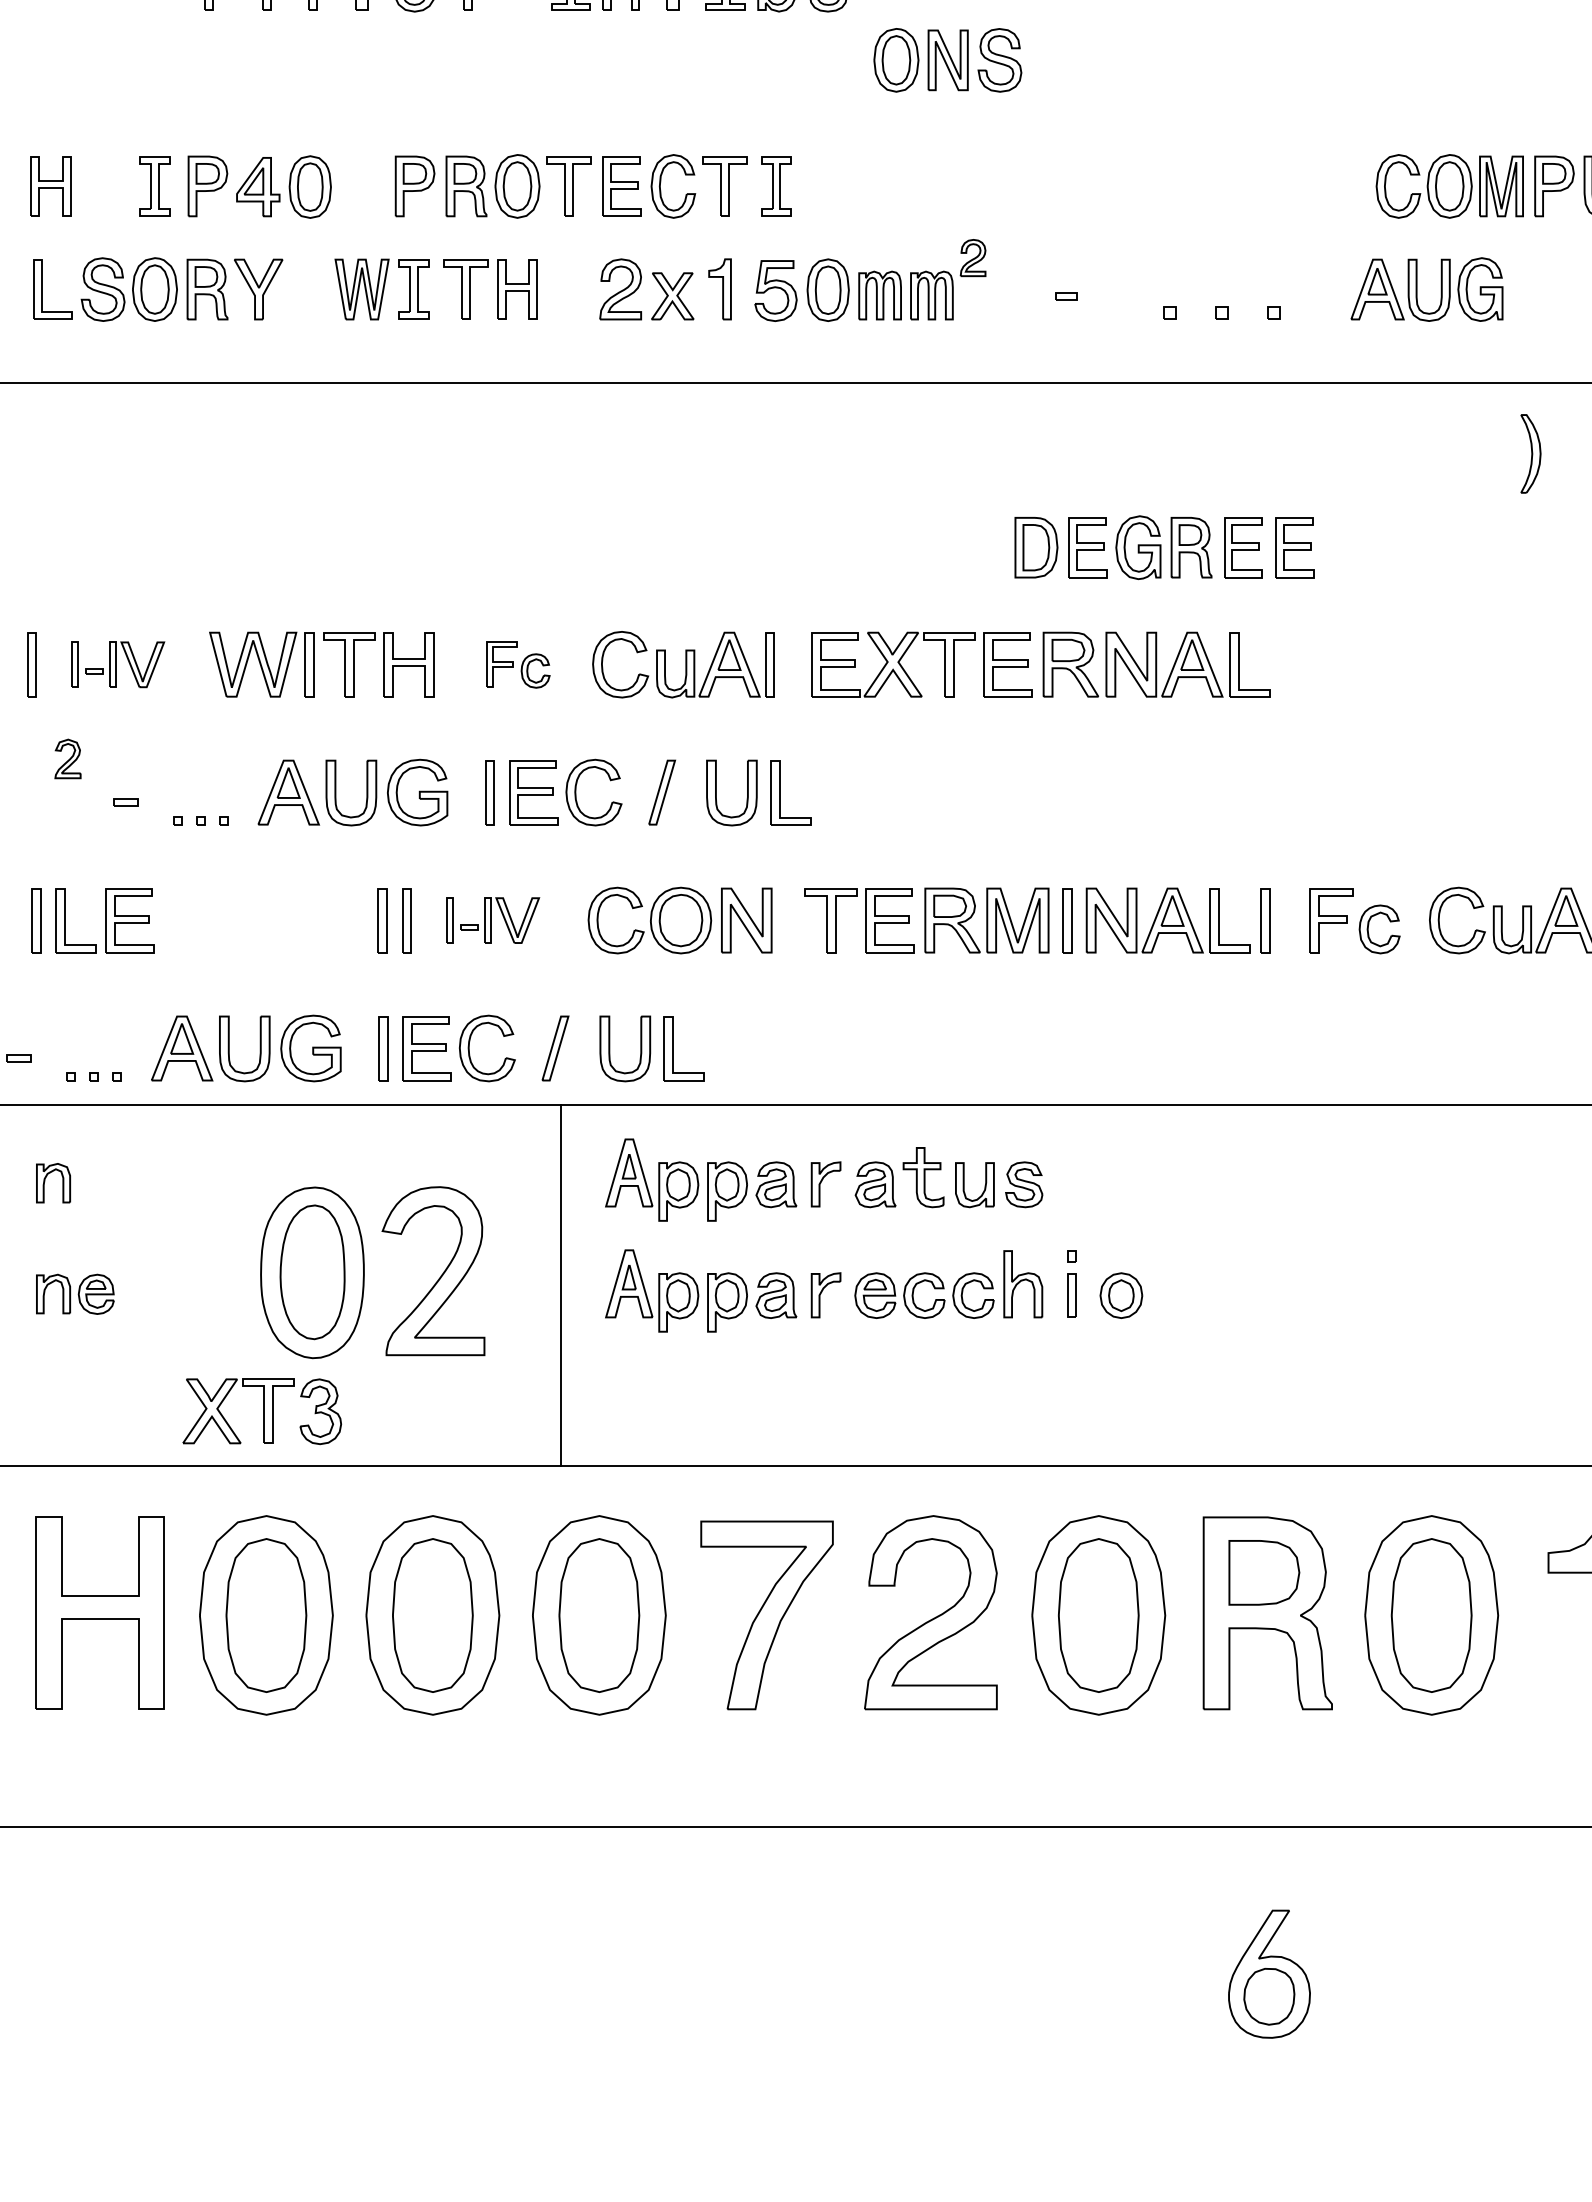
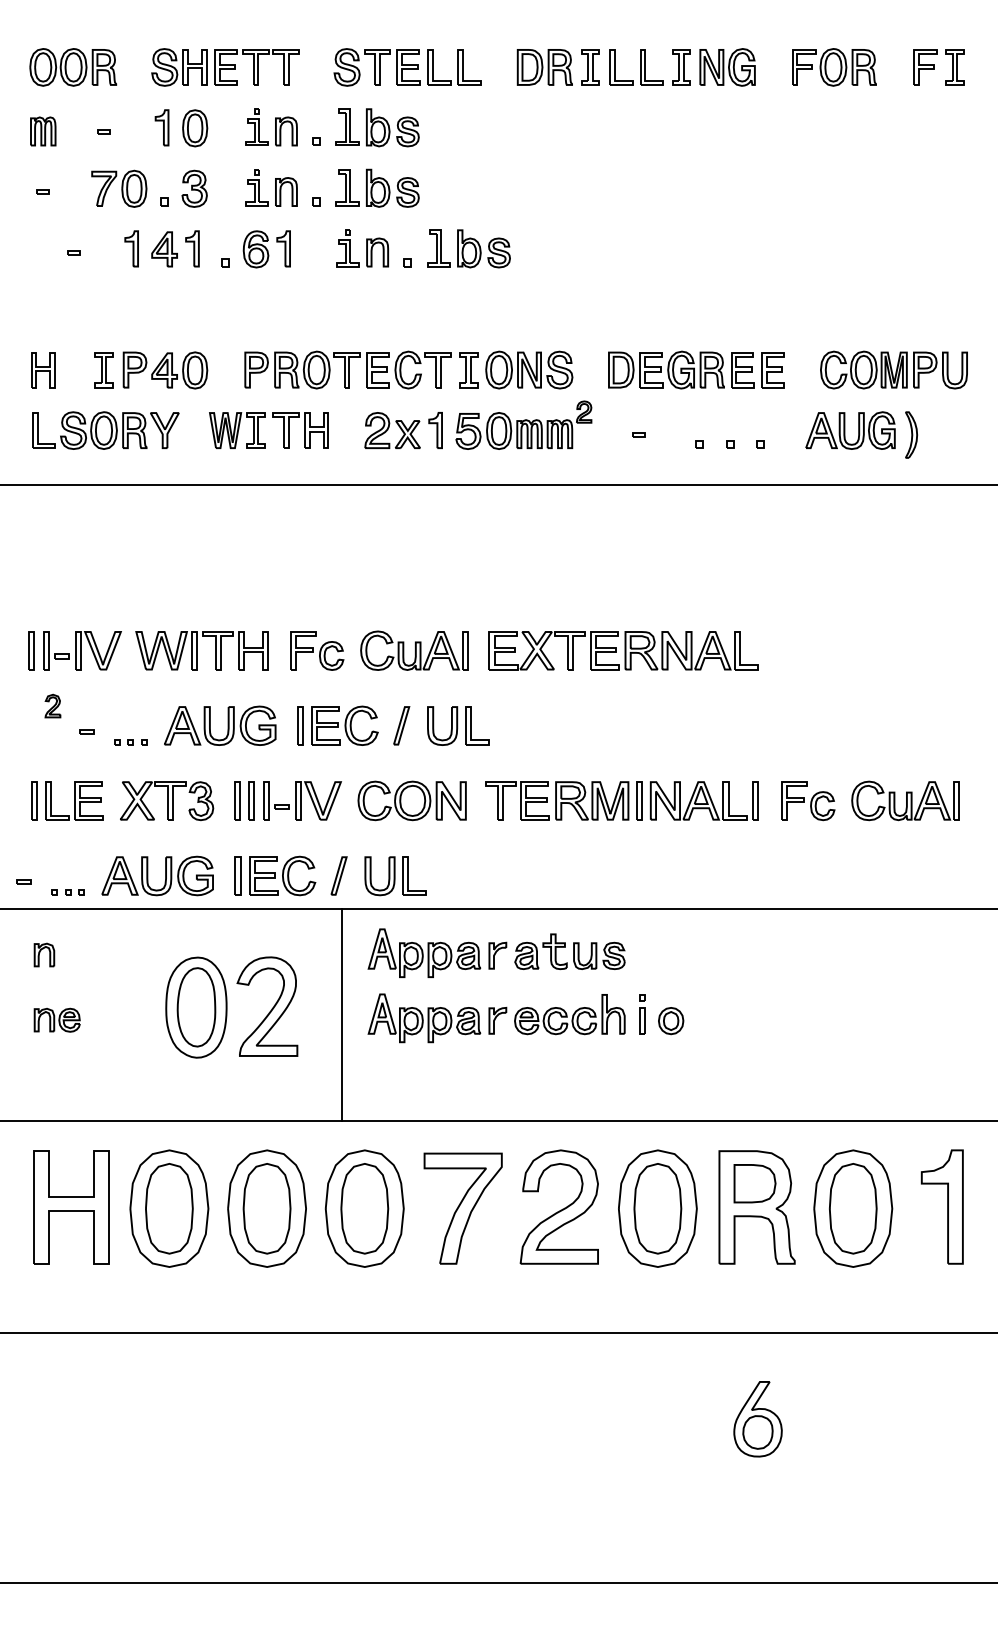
part: (948, 59) -> (529, 369), moved
part: (1530, 452) -> (911, 434), moved
part: (1164, 546) -> (696, 369), moved
part: (118, 664) -> (82, 650), size x1.43
part: (518, 664) -> (317, 650), size x1.43
part: (493, 919) -> (302, 800), size x1.43
part: (263, 1412) -> (167, 801), moved

